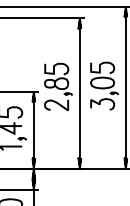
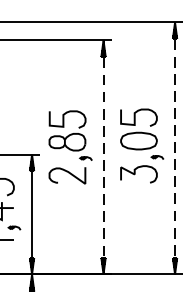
line: (125, 88) -> (174, 149), solid -> dashed
line: (79, 93) -> (103, 157), solid -> dashed

